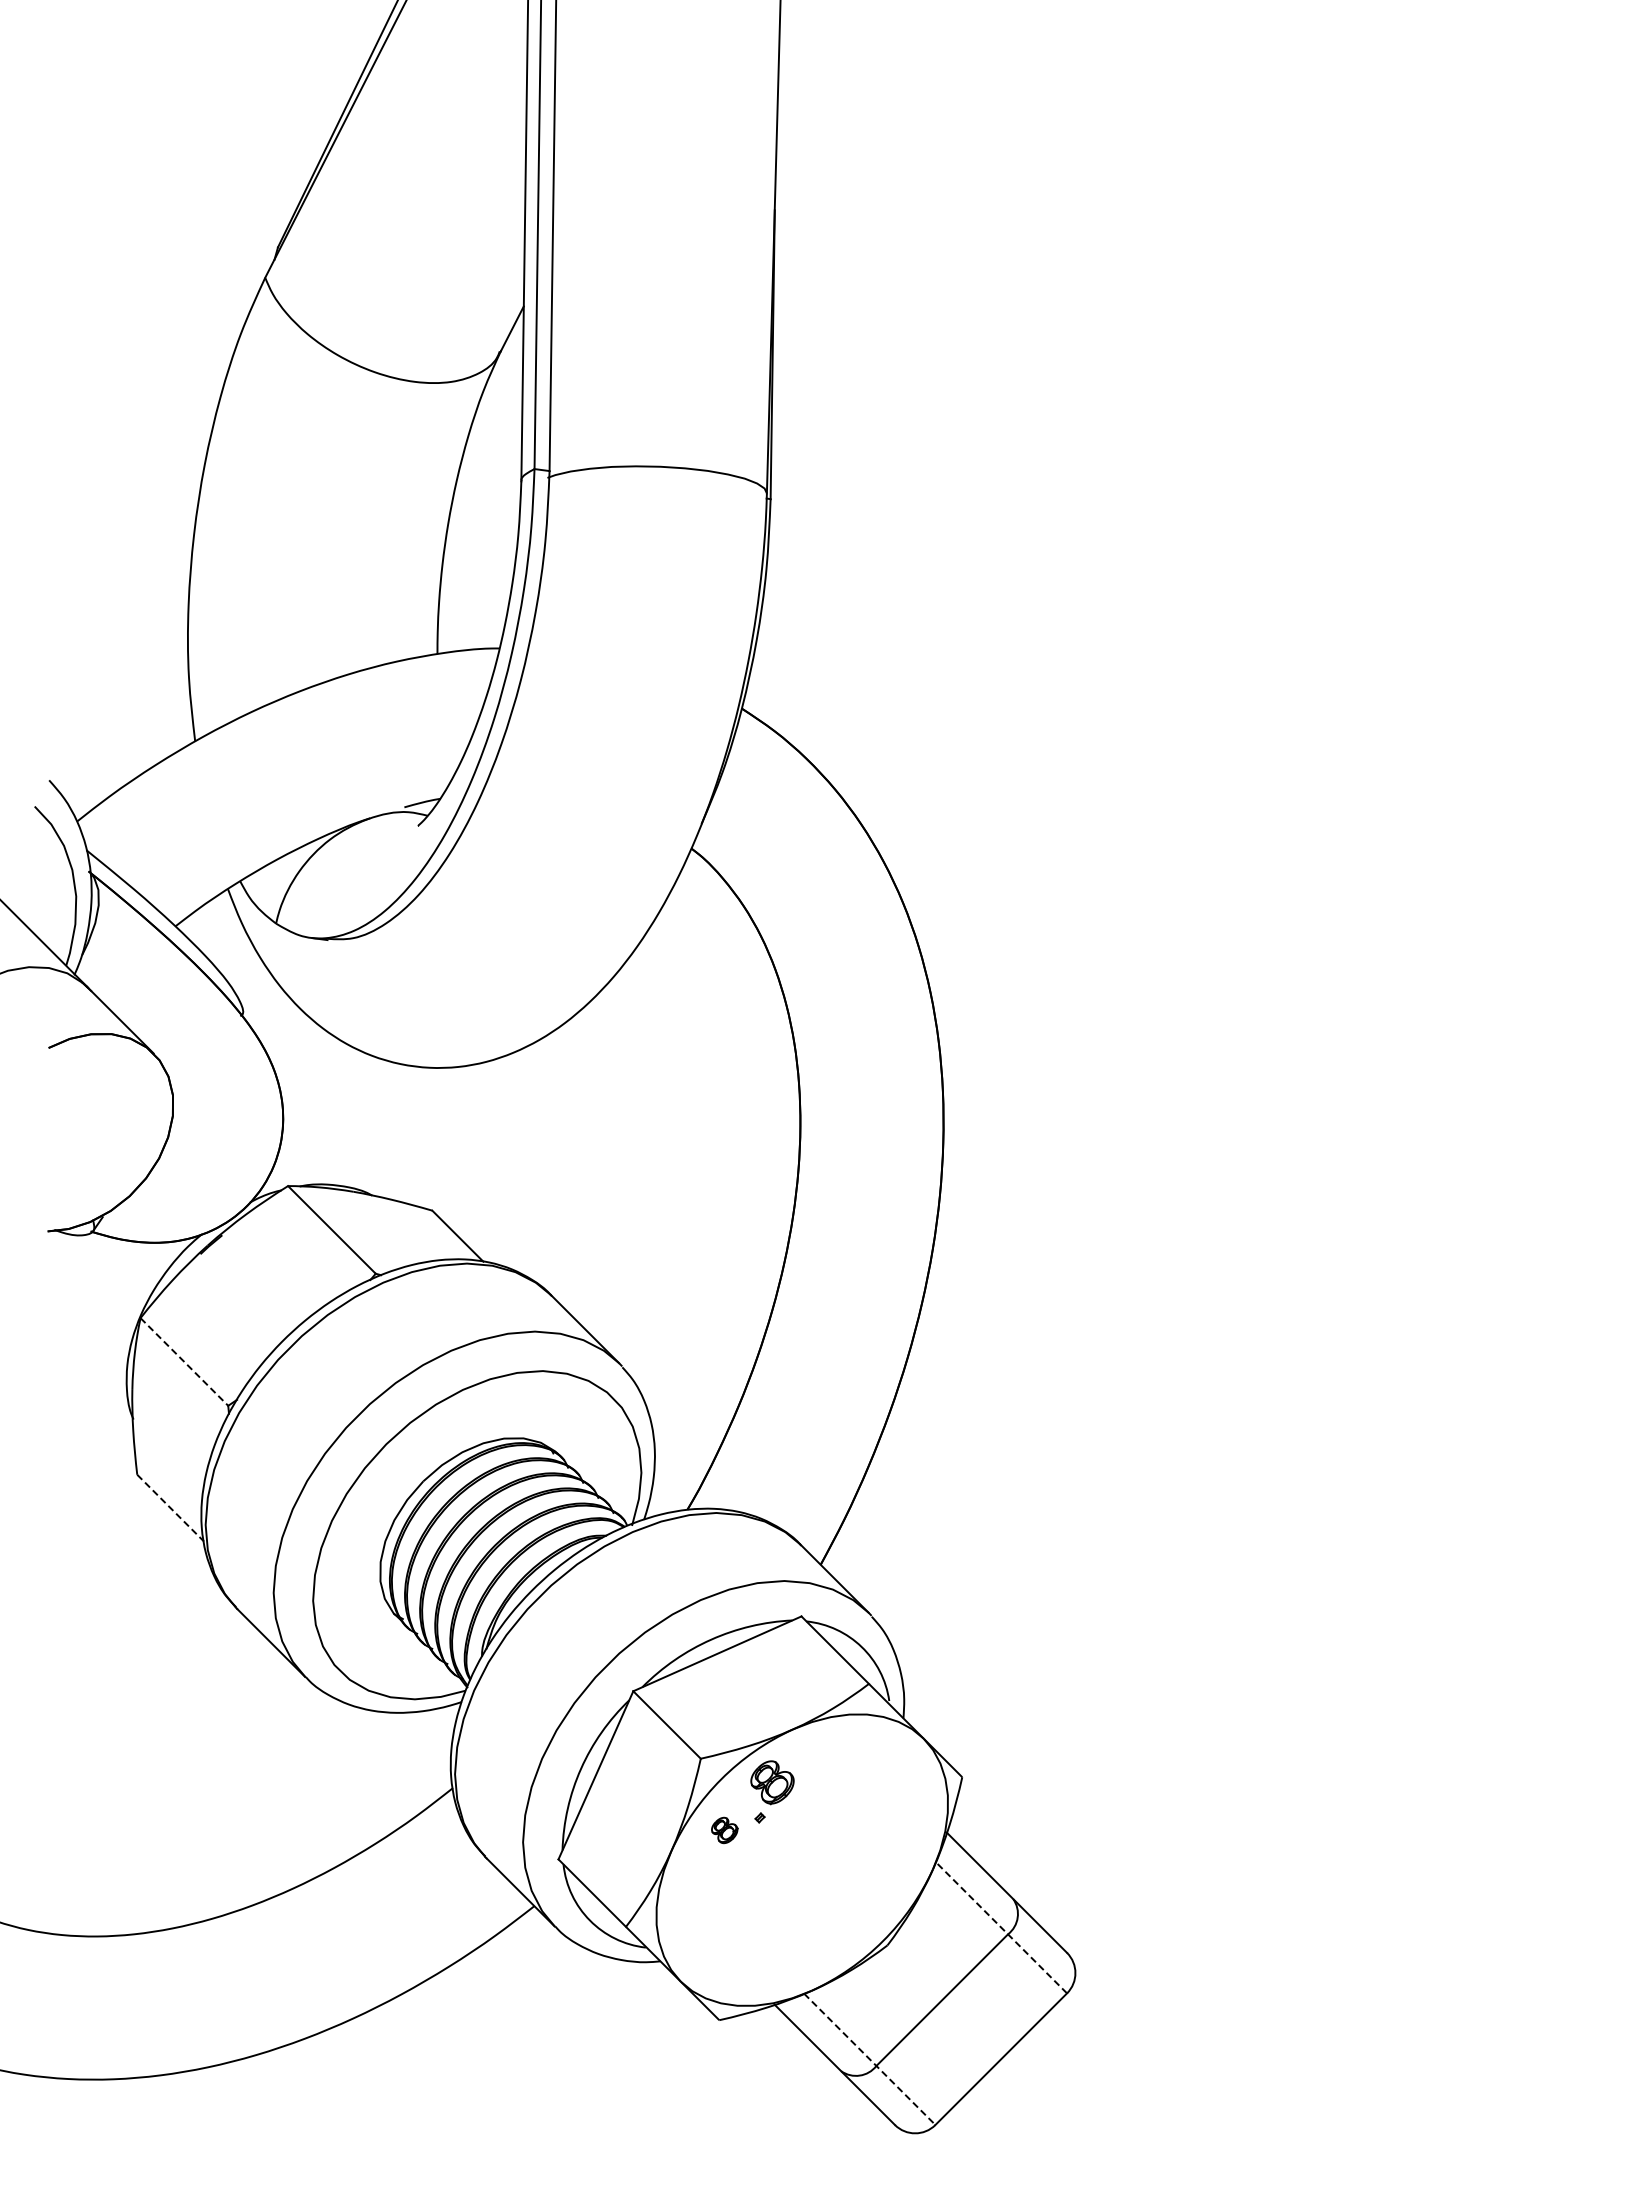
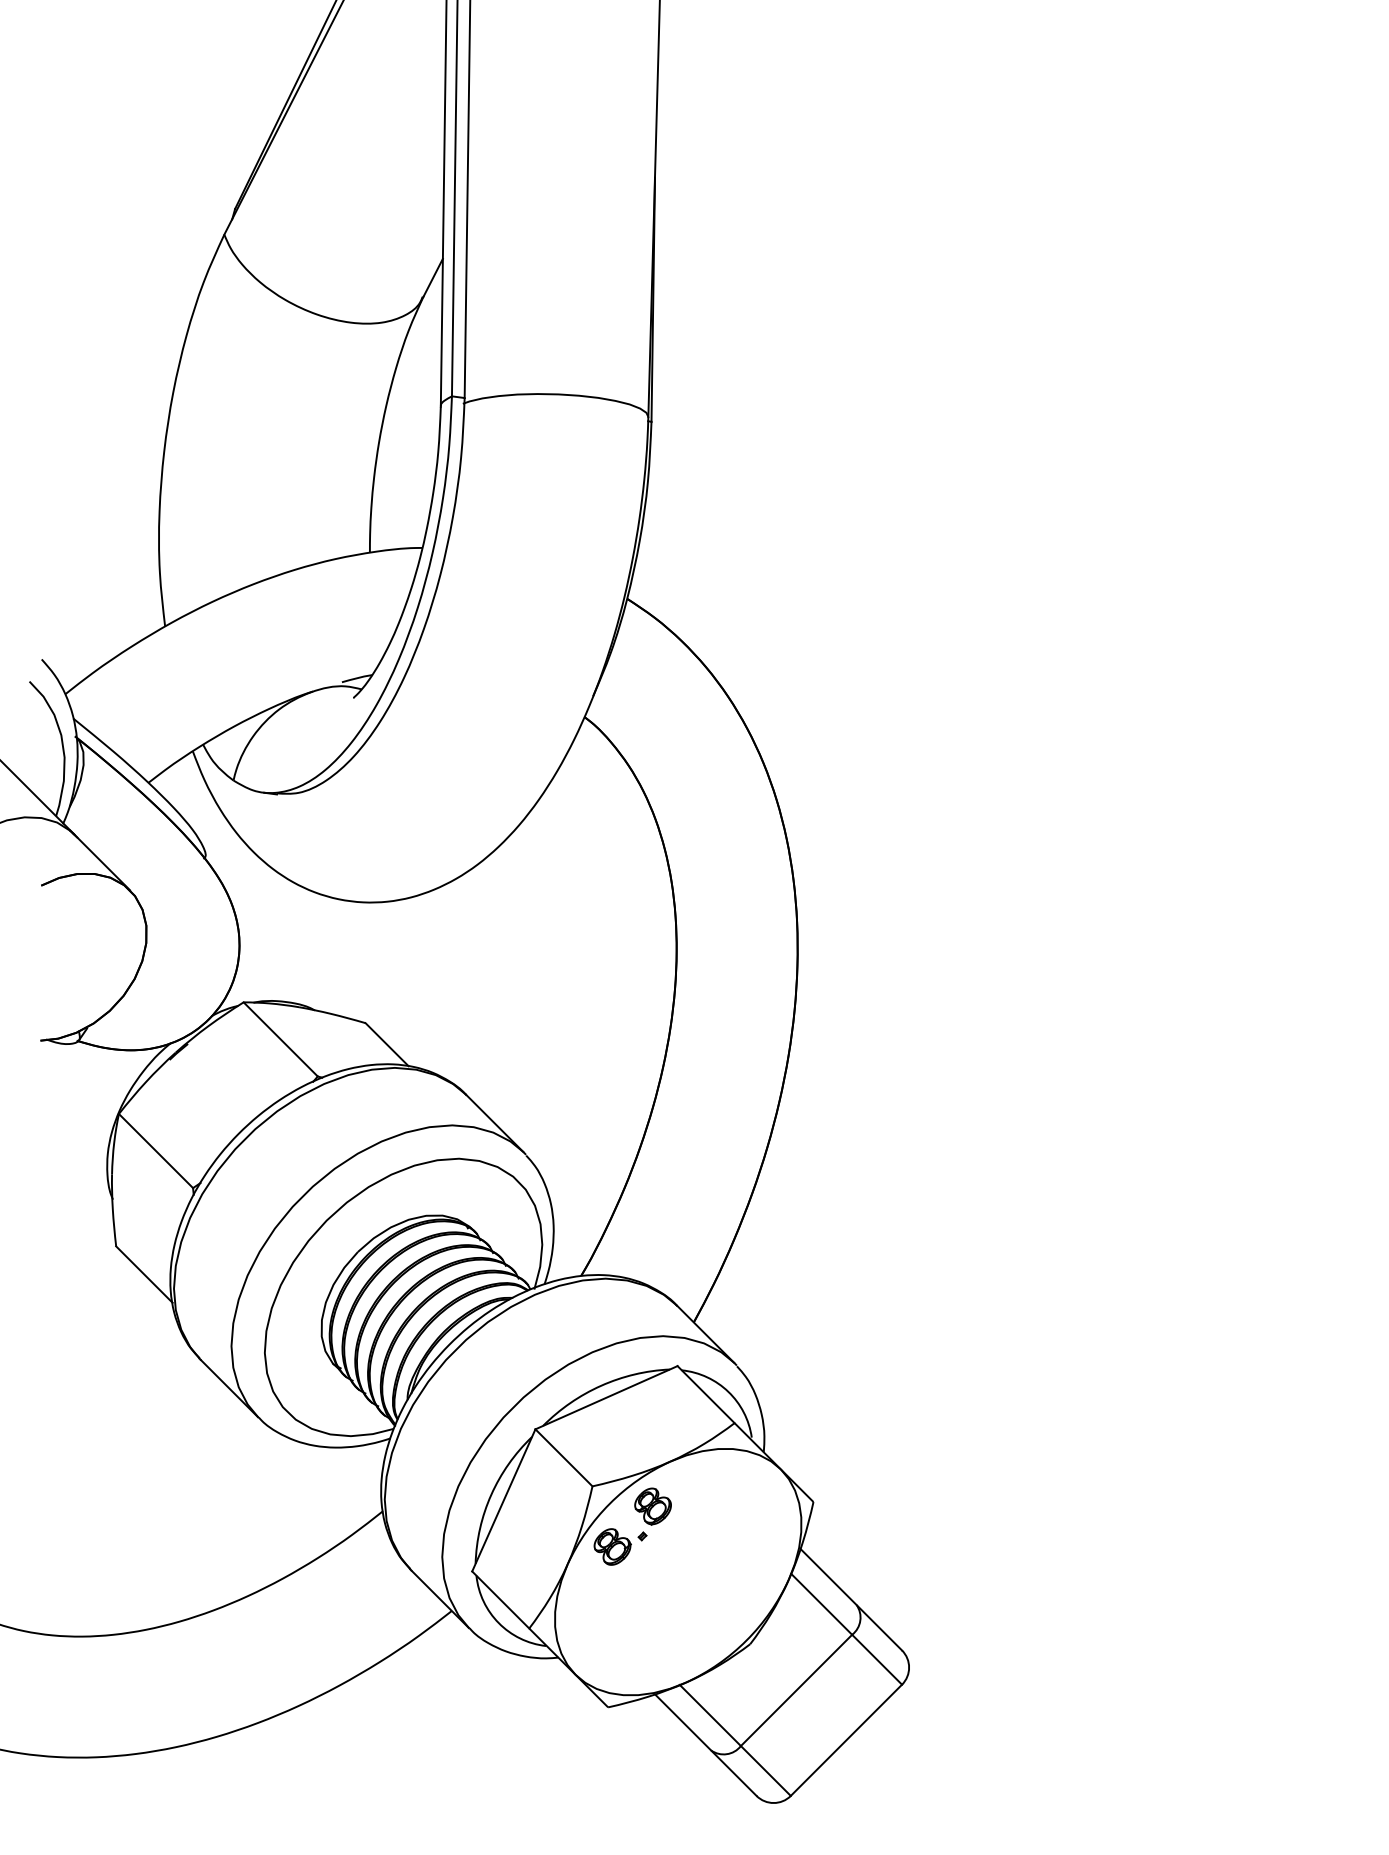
line: (184, 1362) -> (156, 1151), dashed -> solid
line: (171, 1508) -> (145, 1274), dashed -> solid
part: (724, 1830) -> (612, 1547), size x1.67
line: (1001, 1927) -> (846, 1629), dashed -> solid
line: (869, 2059) -> (735, 1740), dashed -> solid

